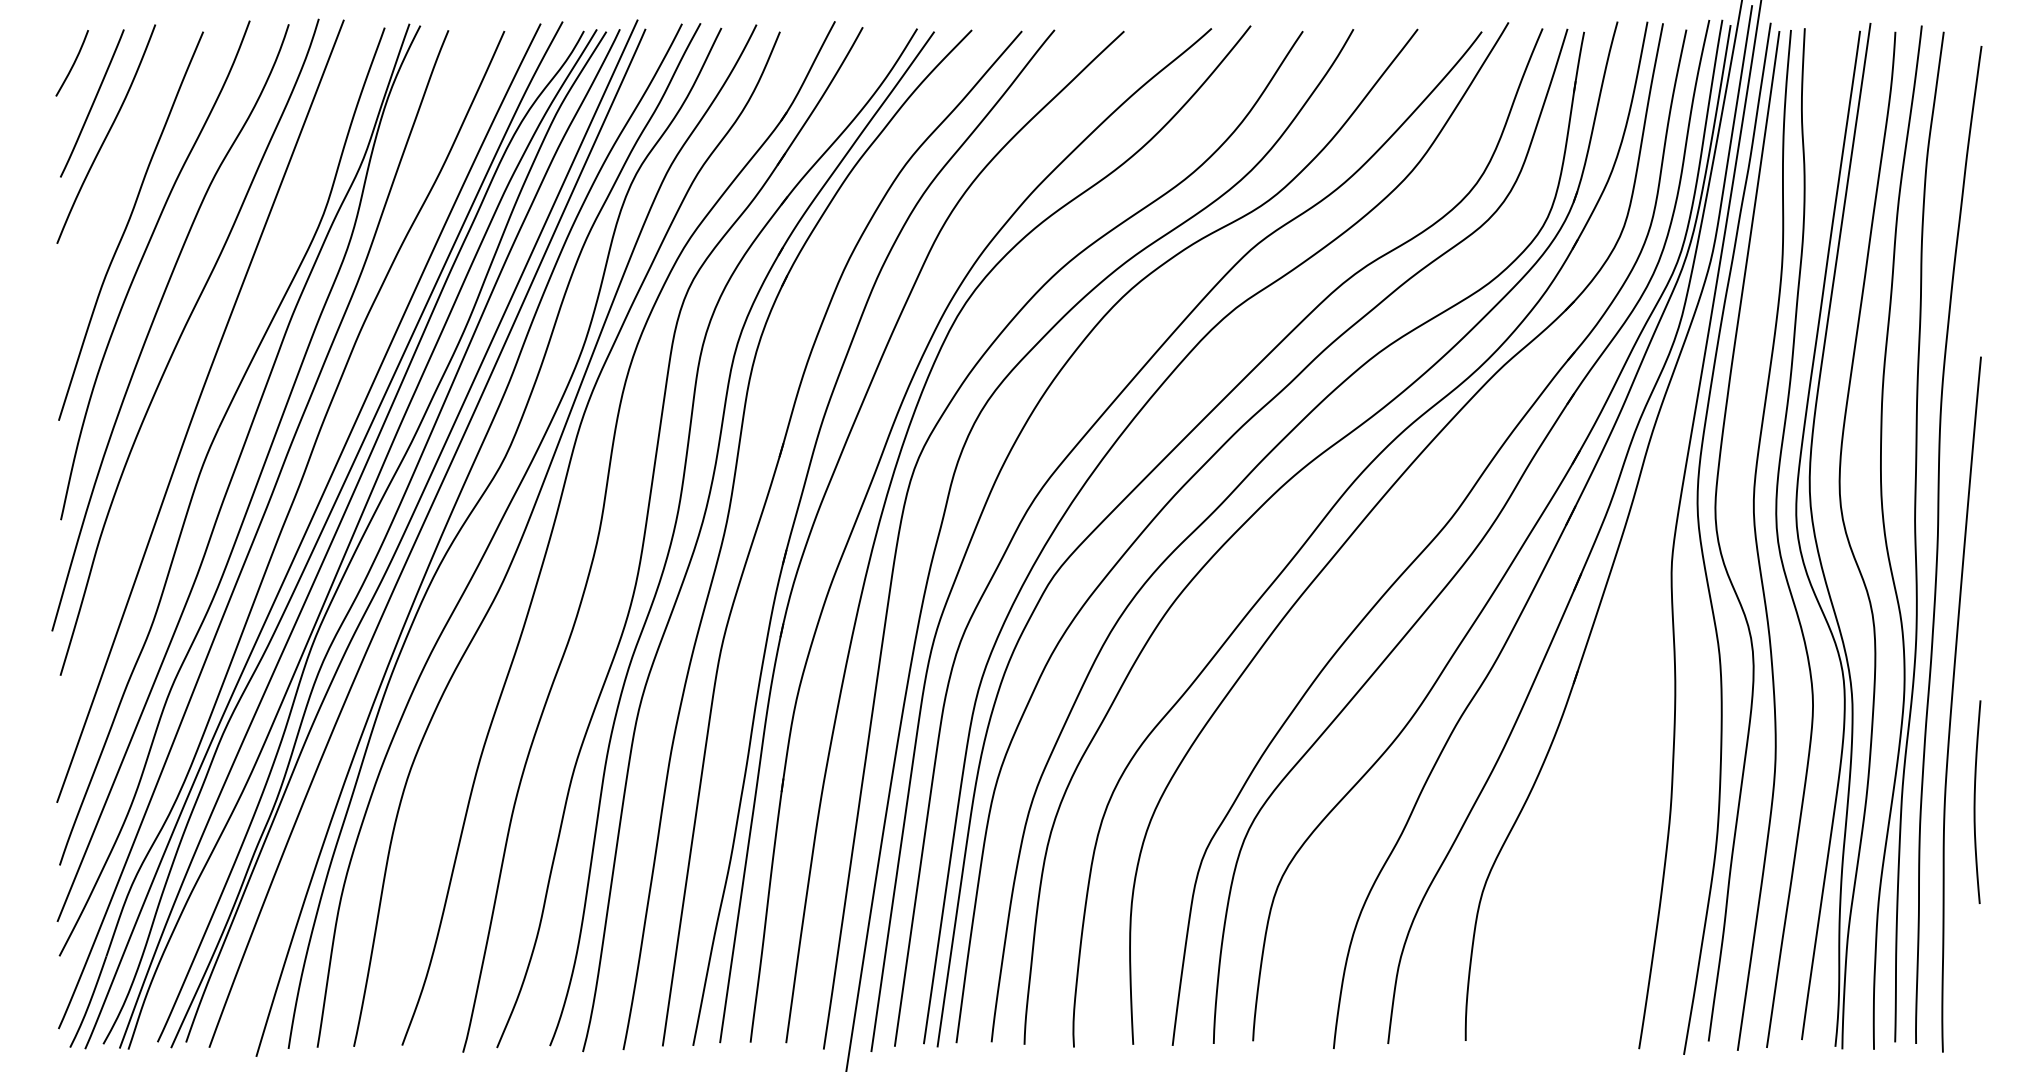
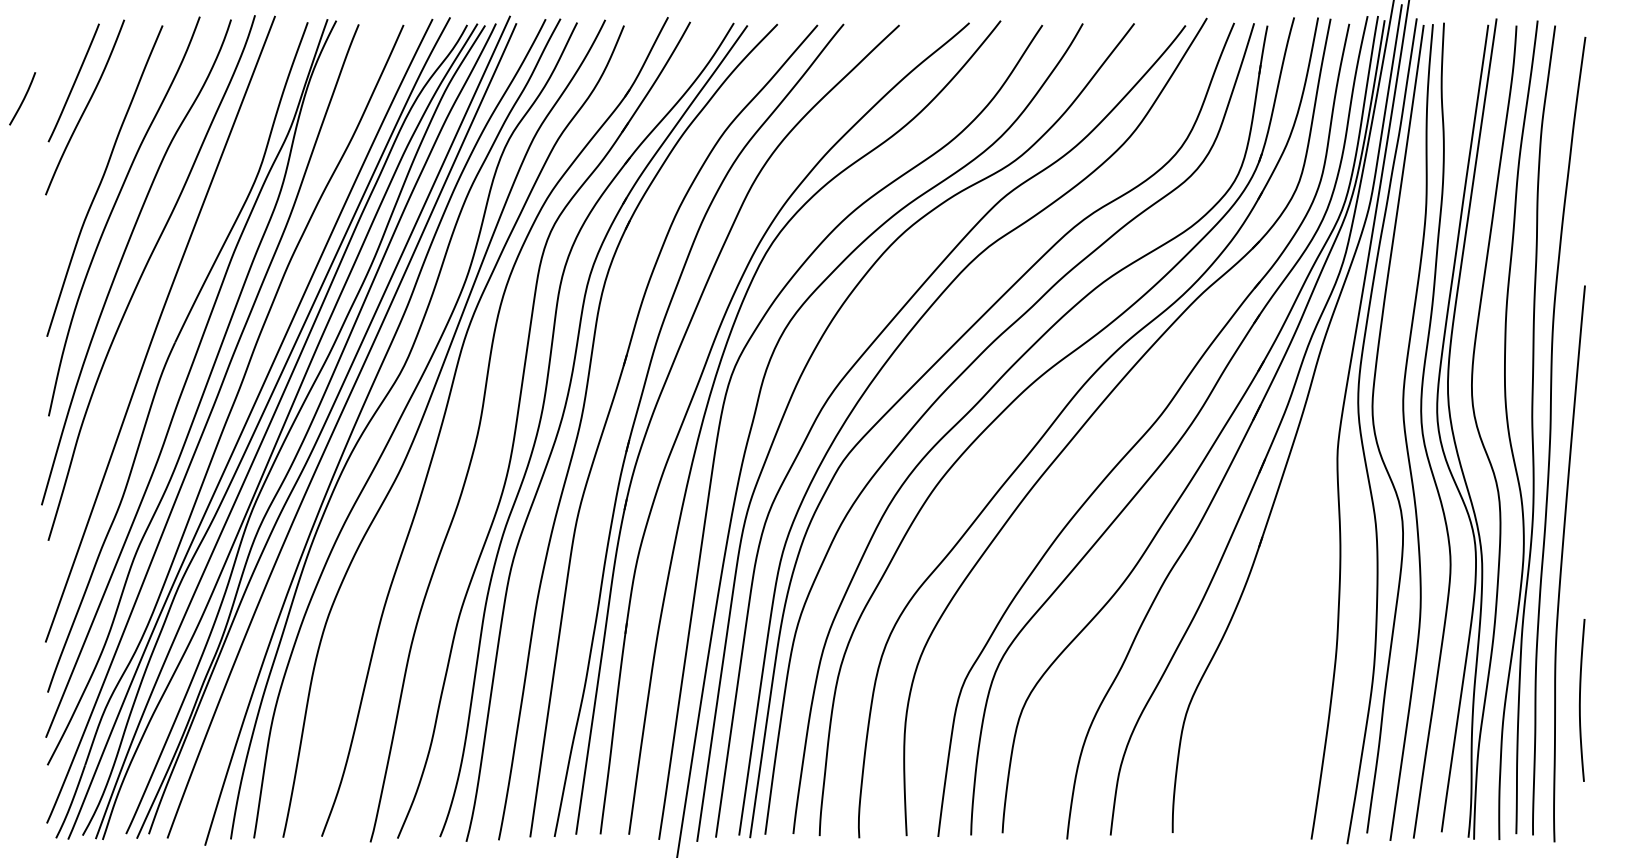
curve: (72, 64) -> (22, 99), moved
curve: (1975, 801) -> (1580, 699), moved

